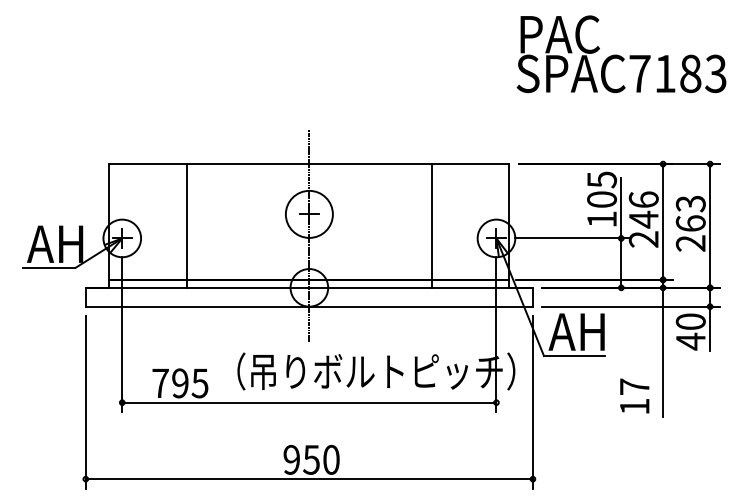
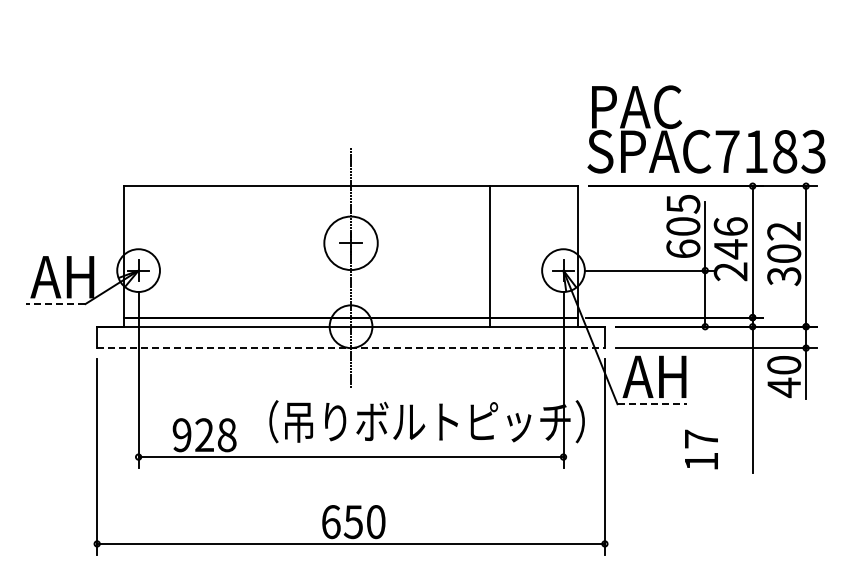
text: (621, 54) -> (706, 129), moved
text: (602, 218) -> (683, 248), 105 -> 605
text: (691, 224) -> (784, 254), 263 -> 302
line: (187, 226) -> (212, 256), removed
line: (49, 268) -> (55, 304), solid -> dashed
line: (309, 307) -> (351, 348), solid -> dashed
line: (574, 356) -> (652, 404), solid -> dashed
text: (180, 383) -> (204, 435), 795 -> 928
text: (634, 395) -> (701, 449), moved
text: (291, 460) -> (330, 522), 950 -> 650

